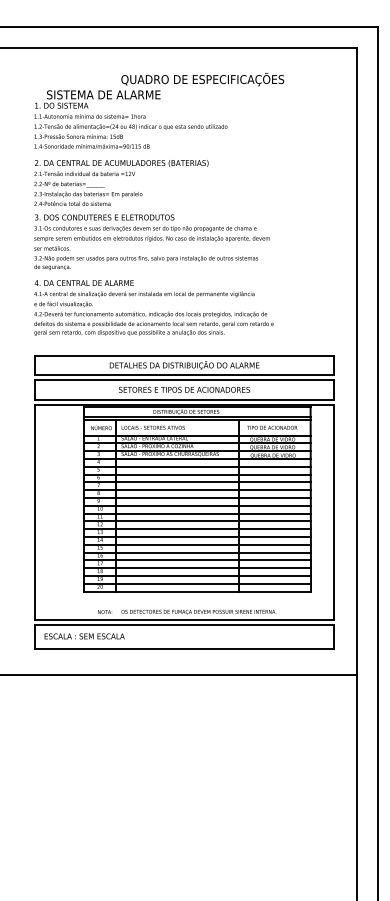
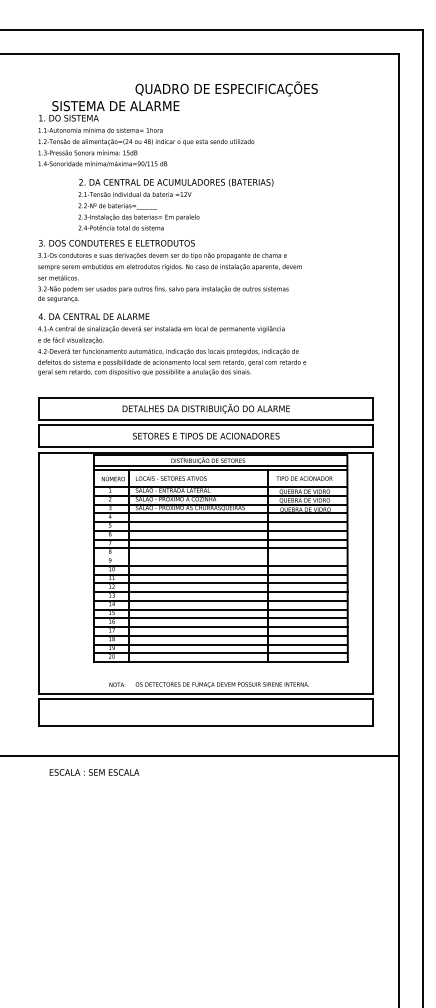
text: (121, 182) -> (176, 204), moved
line: (197, 497) -> (220, 556), removed
text: (84, 636) -> (94, 772), moved

